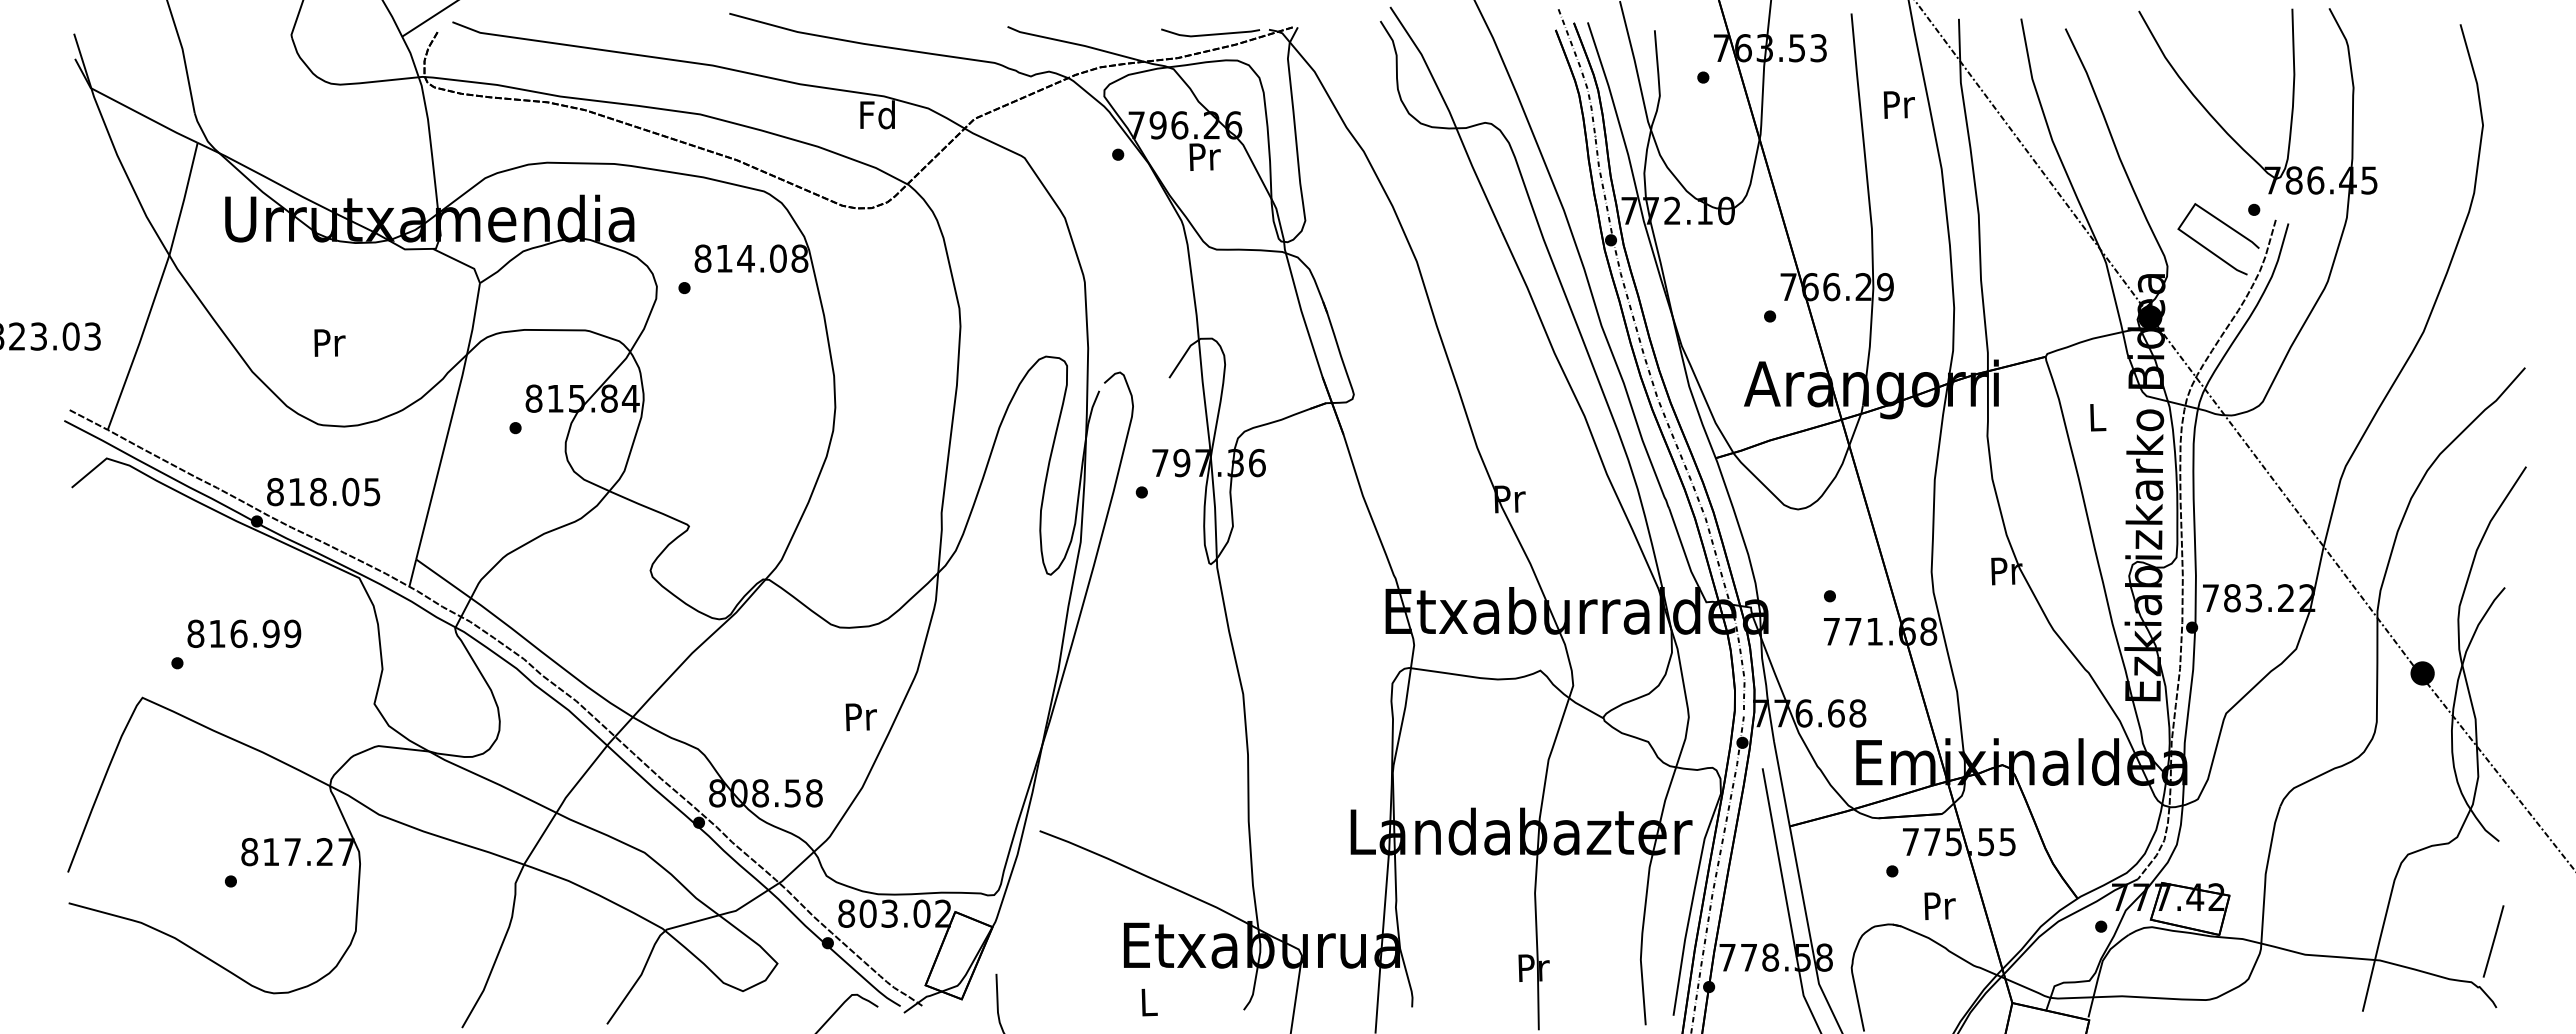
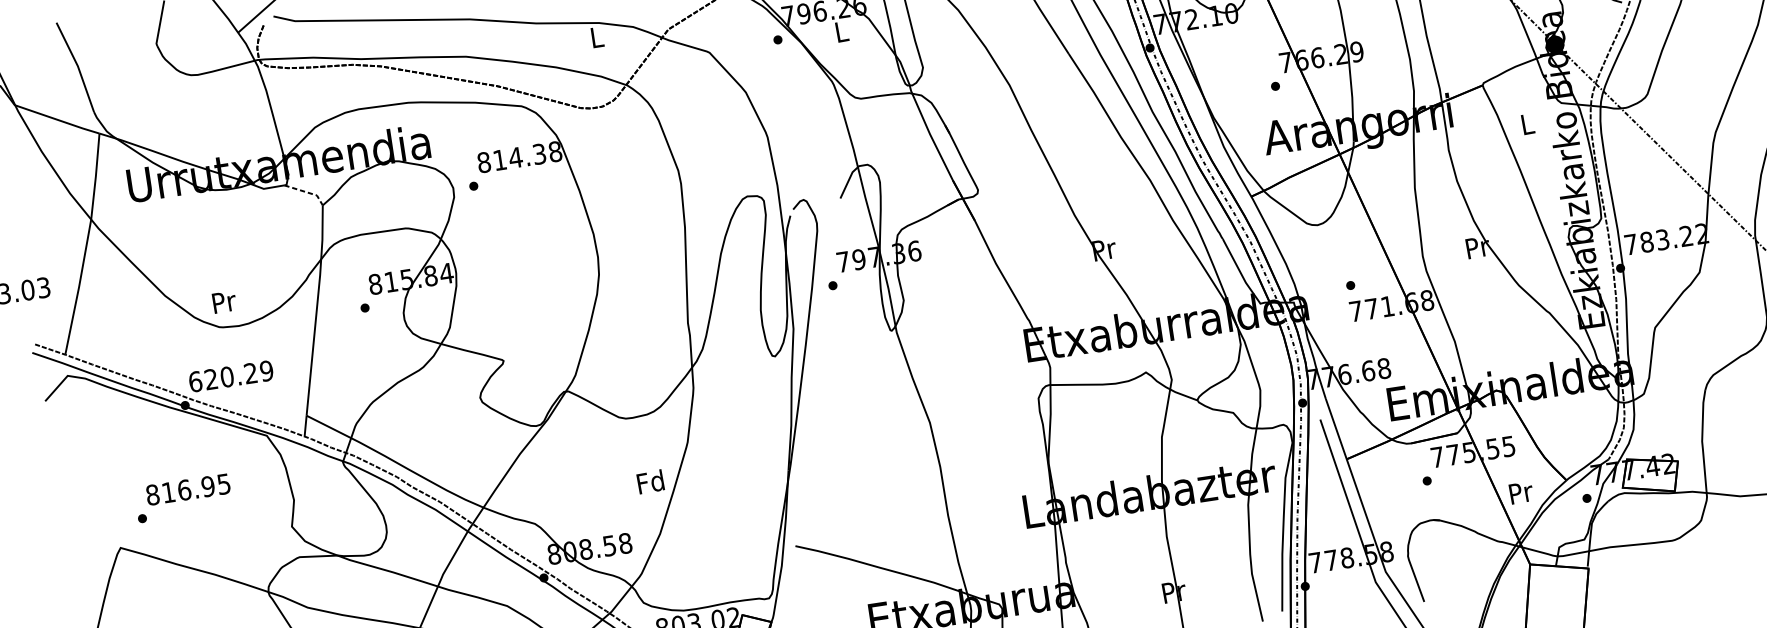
text: (877, 114) -> (596, 37), Fd -> L
text: (1204, 156) -> (841, 31), Pr -> L
text: (778, 258) -> (539, 154), 814.08 -> 814.38
line: (461, 262) -> (306, 192), solid -> dashed
text: (329, 342) -> (224, 301), moved
text: (323, 491) -> (230, 376), 818.05 -> 620.29
text: (292, 633) -> (223, 483), 816.99 -> 816.95
text: (859, 716) -> (650, 481), Pr -> Fd
text: (1939, 905) -> (1520, 492), moved

